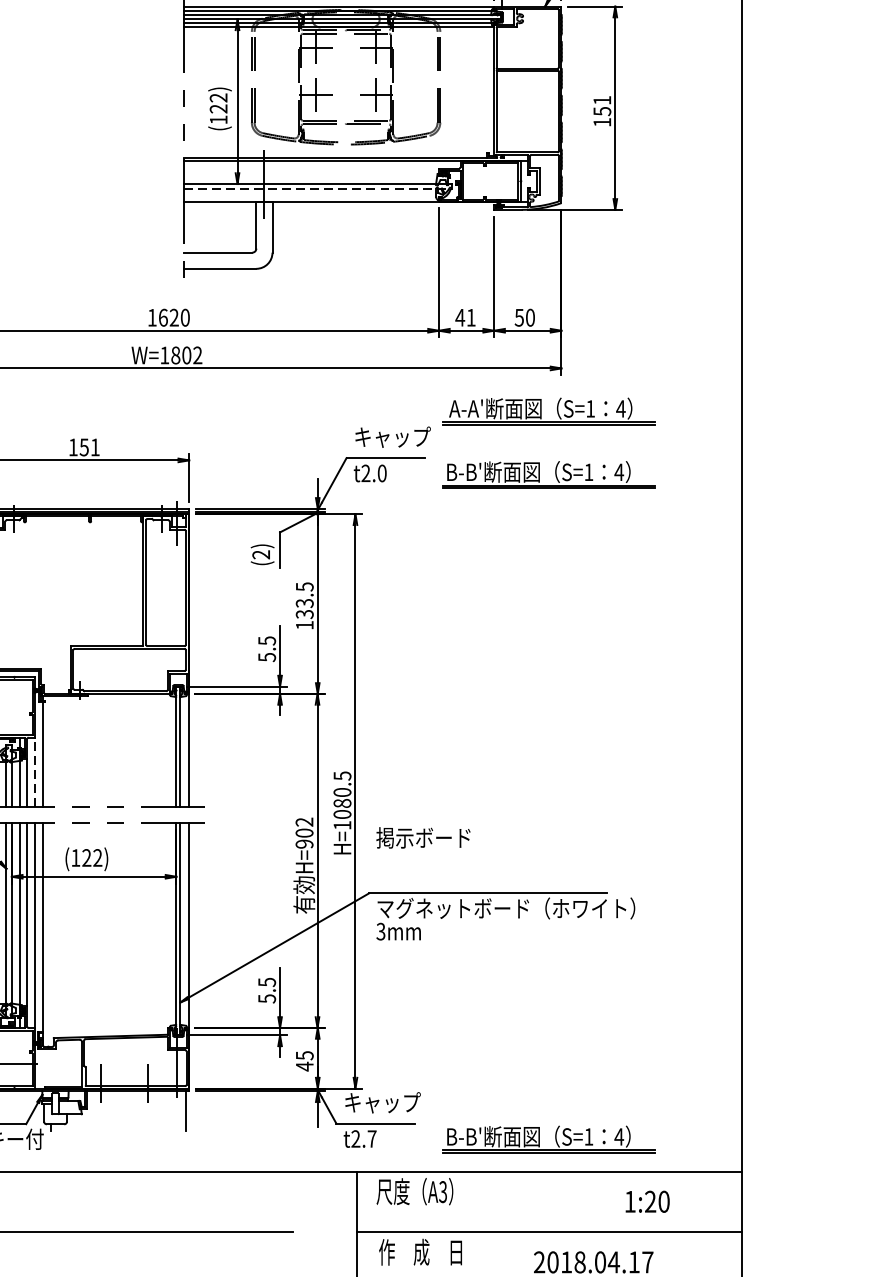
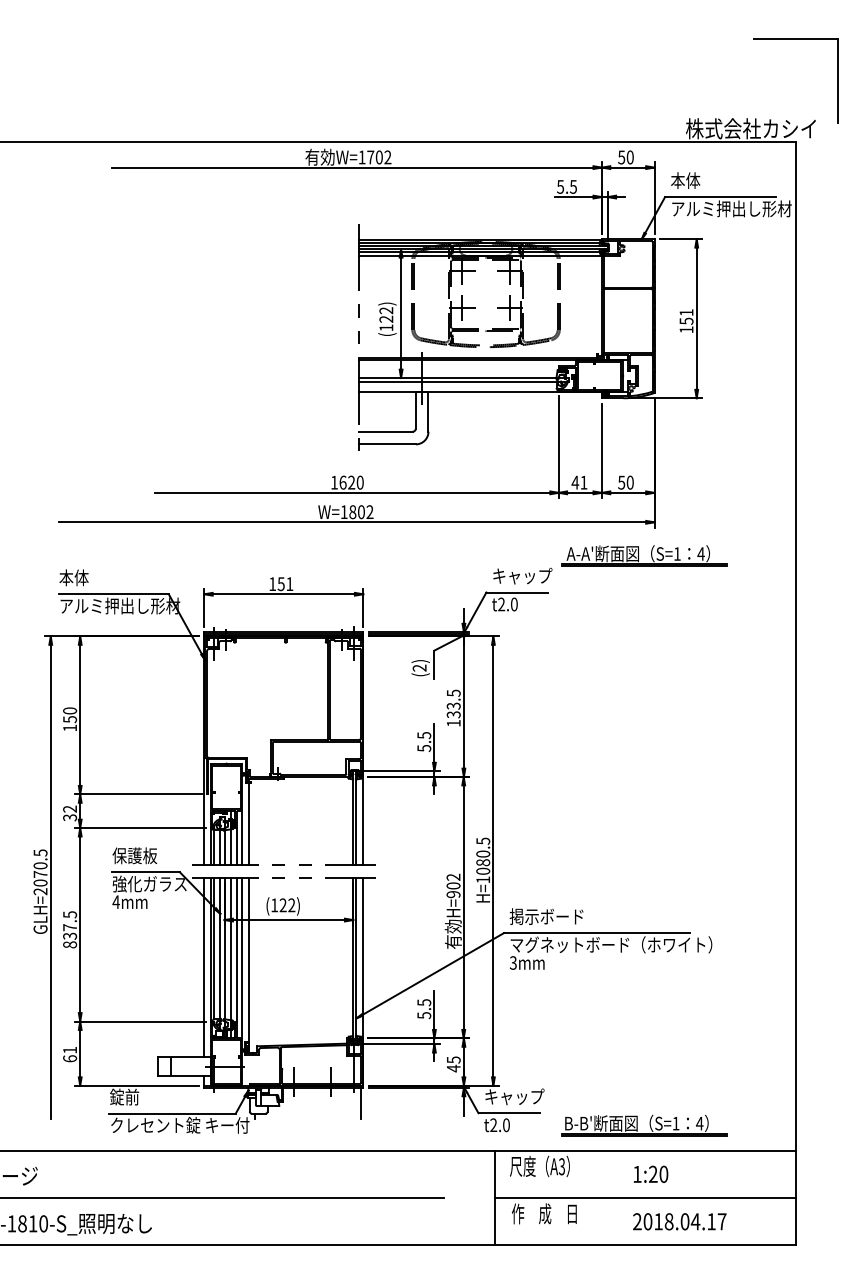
line: (317, 189) -> (463, 382), dashed -> solid
part: (548, 474) -> (644, 605), removed
line: (34, 772) -> (242, 838), dashed -> solid
text: (423, 837) -> (546, 916), moved
text: (372, 1139) -> (506, 1125), t2.7 -> t2.0
text: (647, 1200) -> (650, 1173), moved

